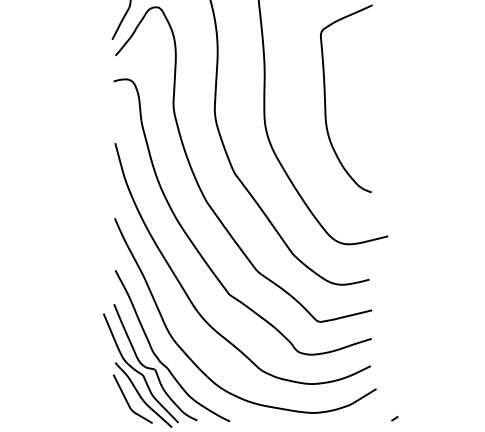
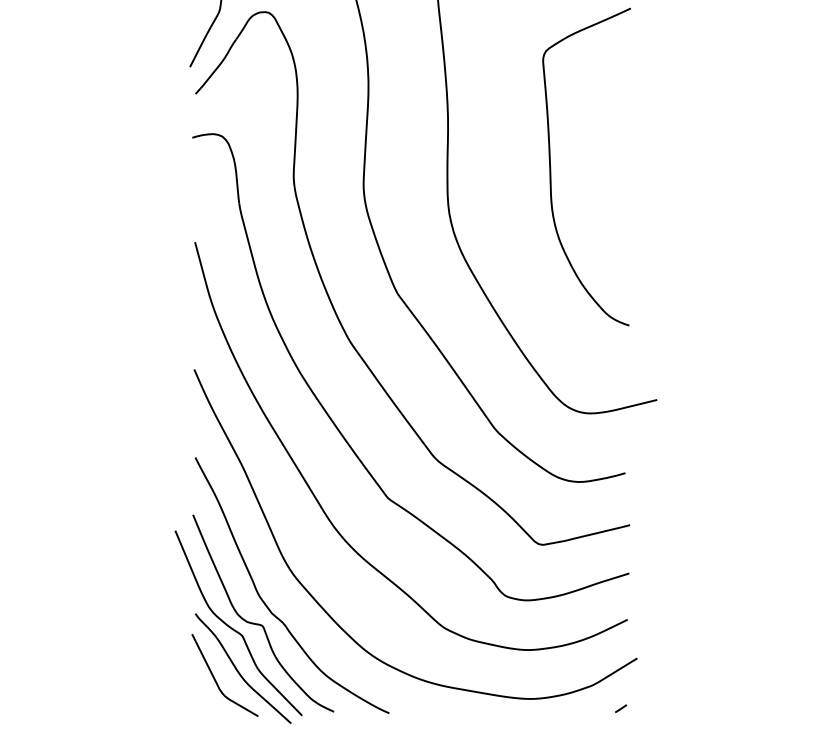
line: (394, 418) -> (620, 708), moved

